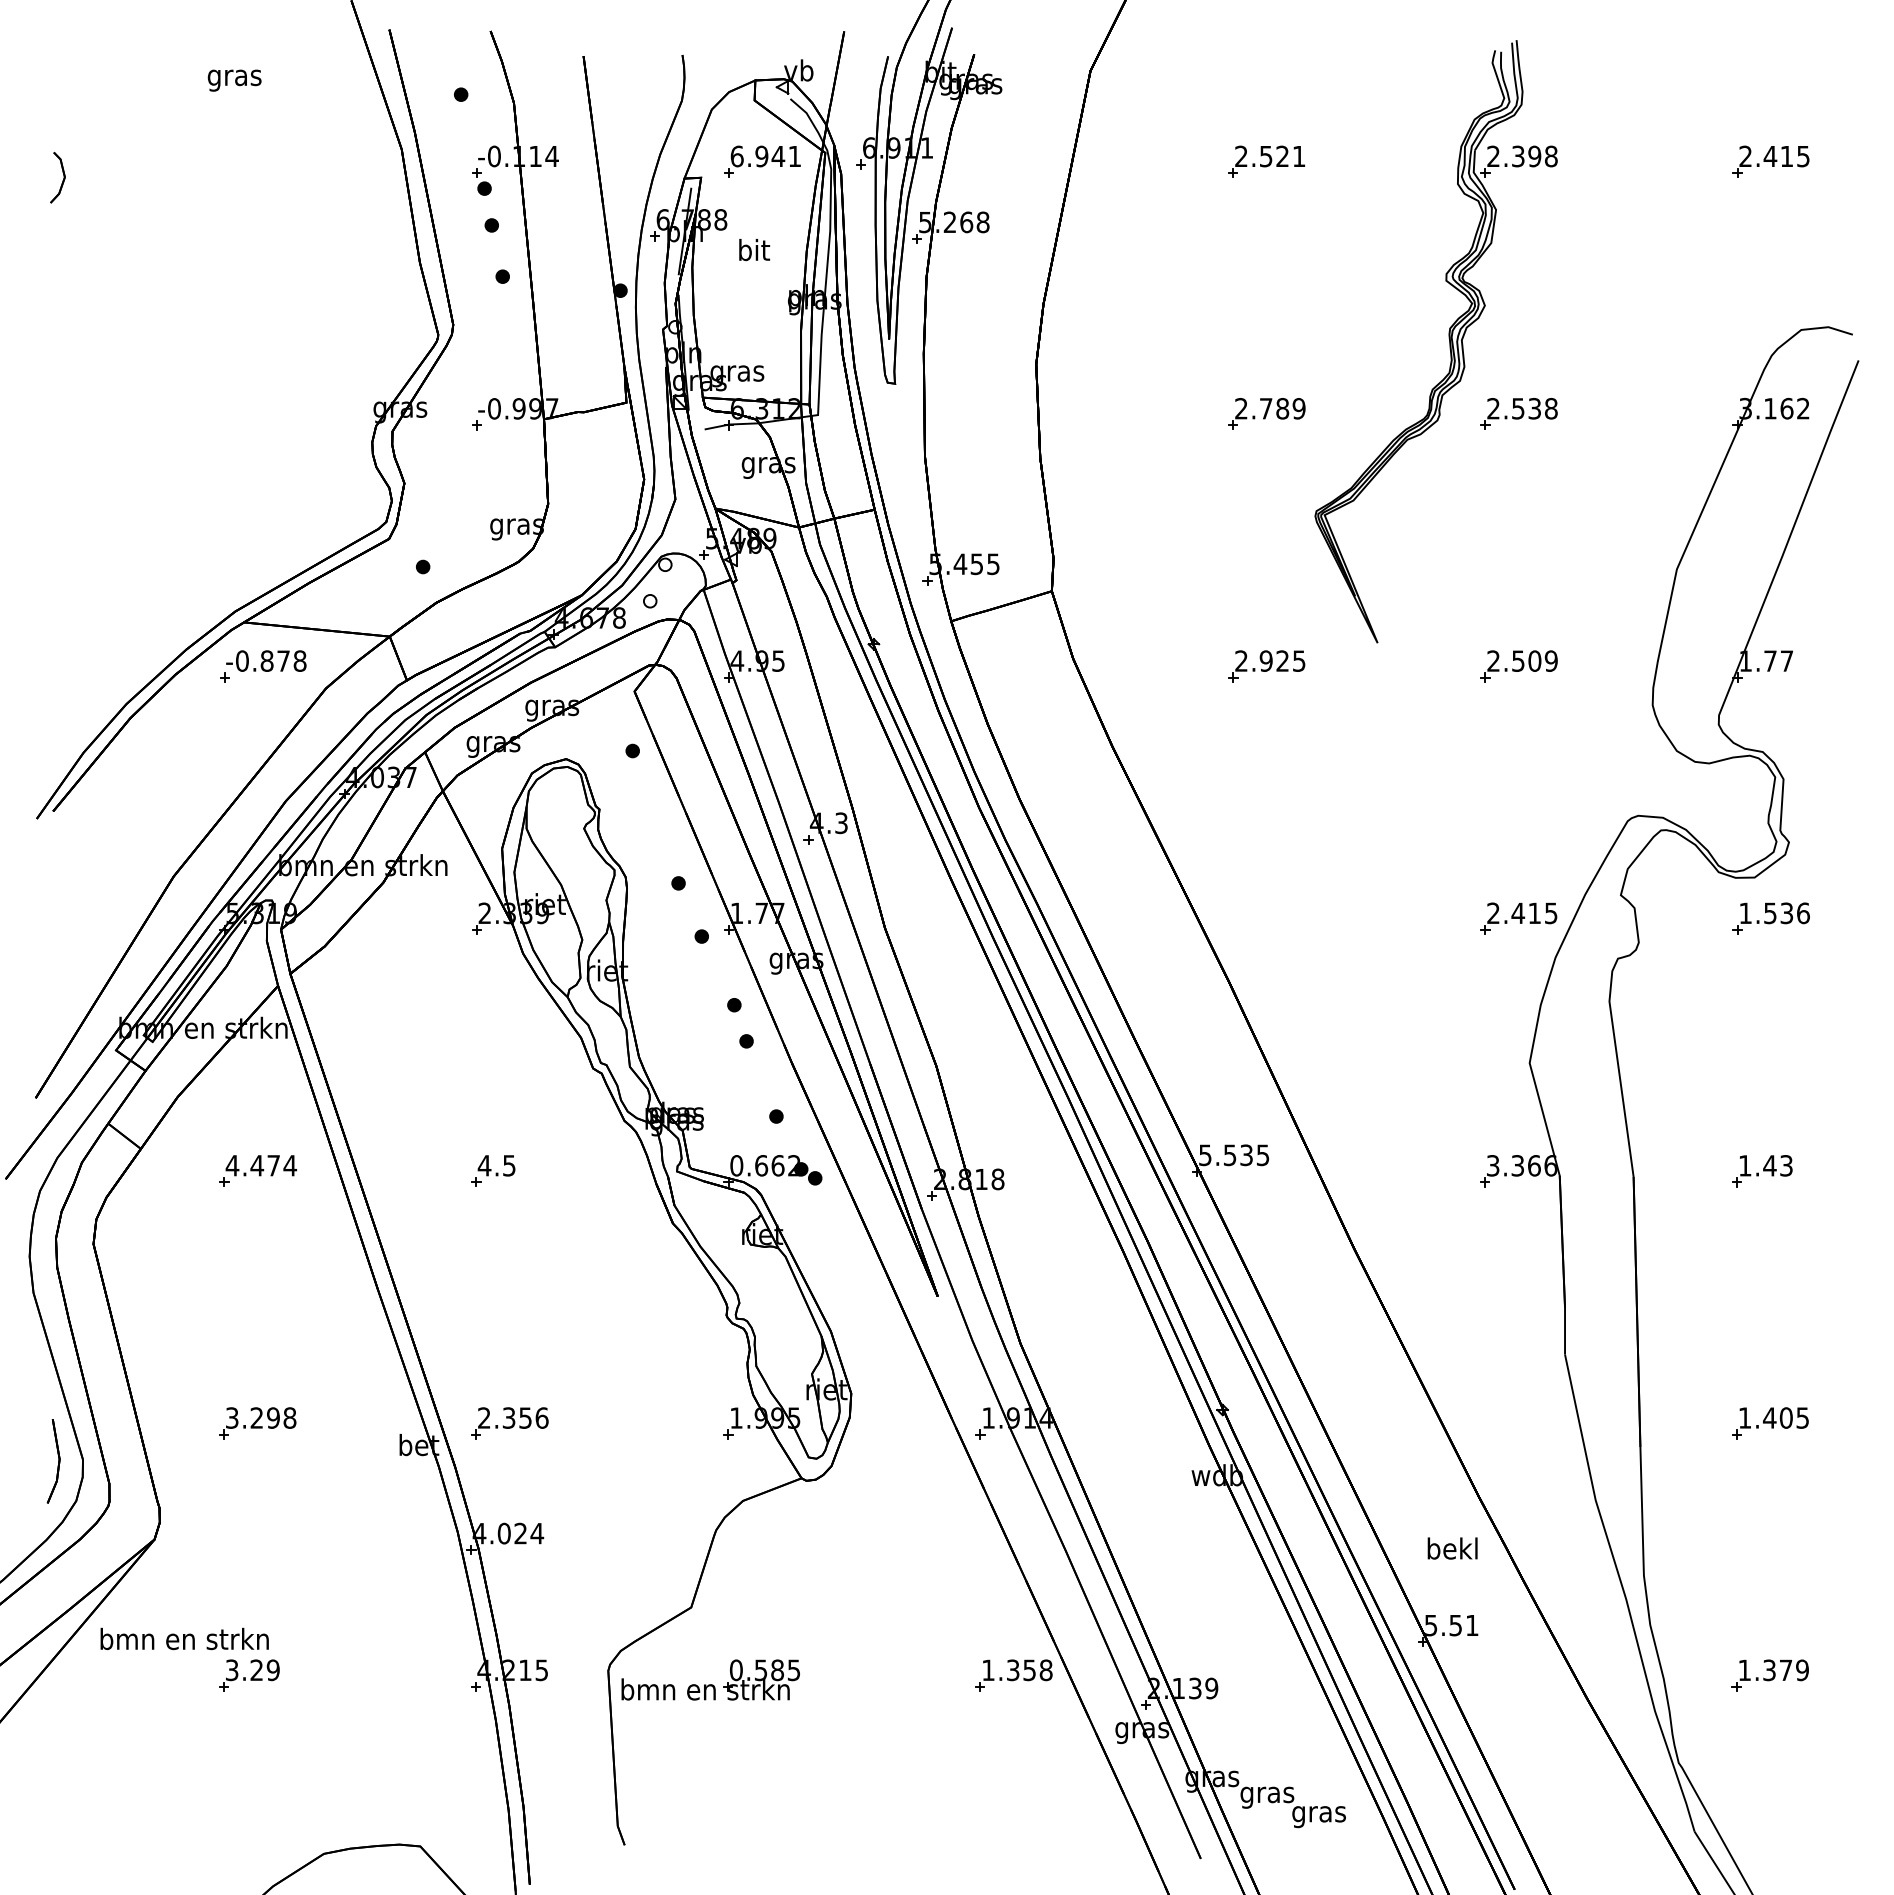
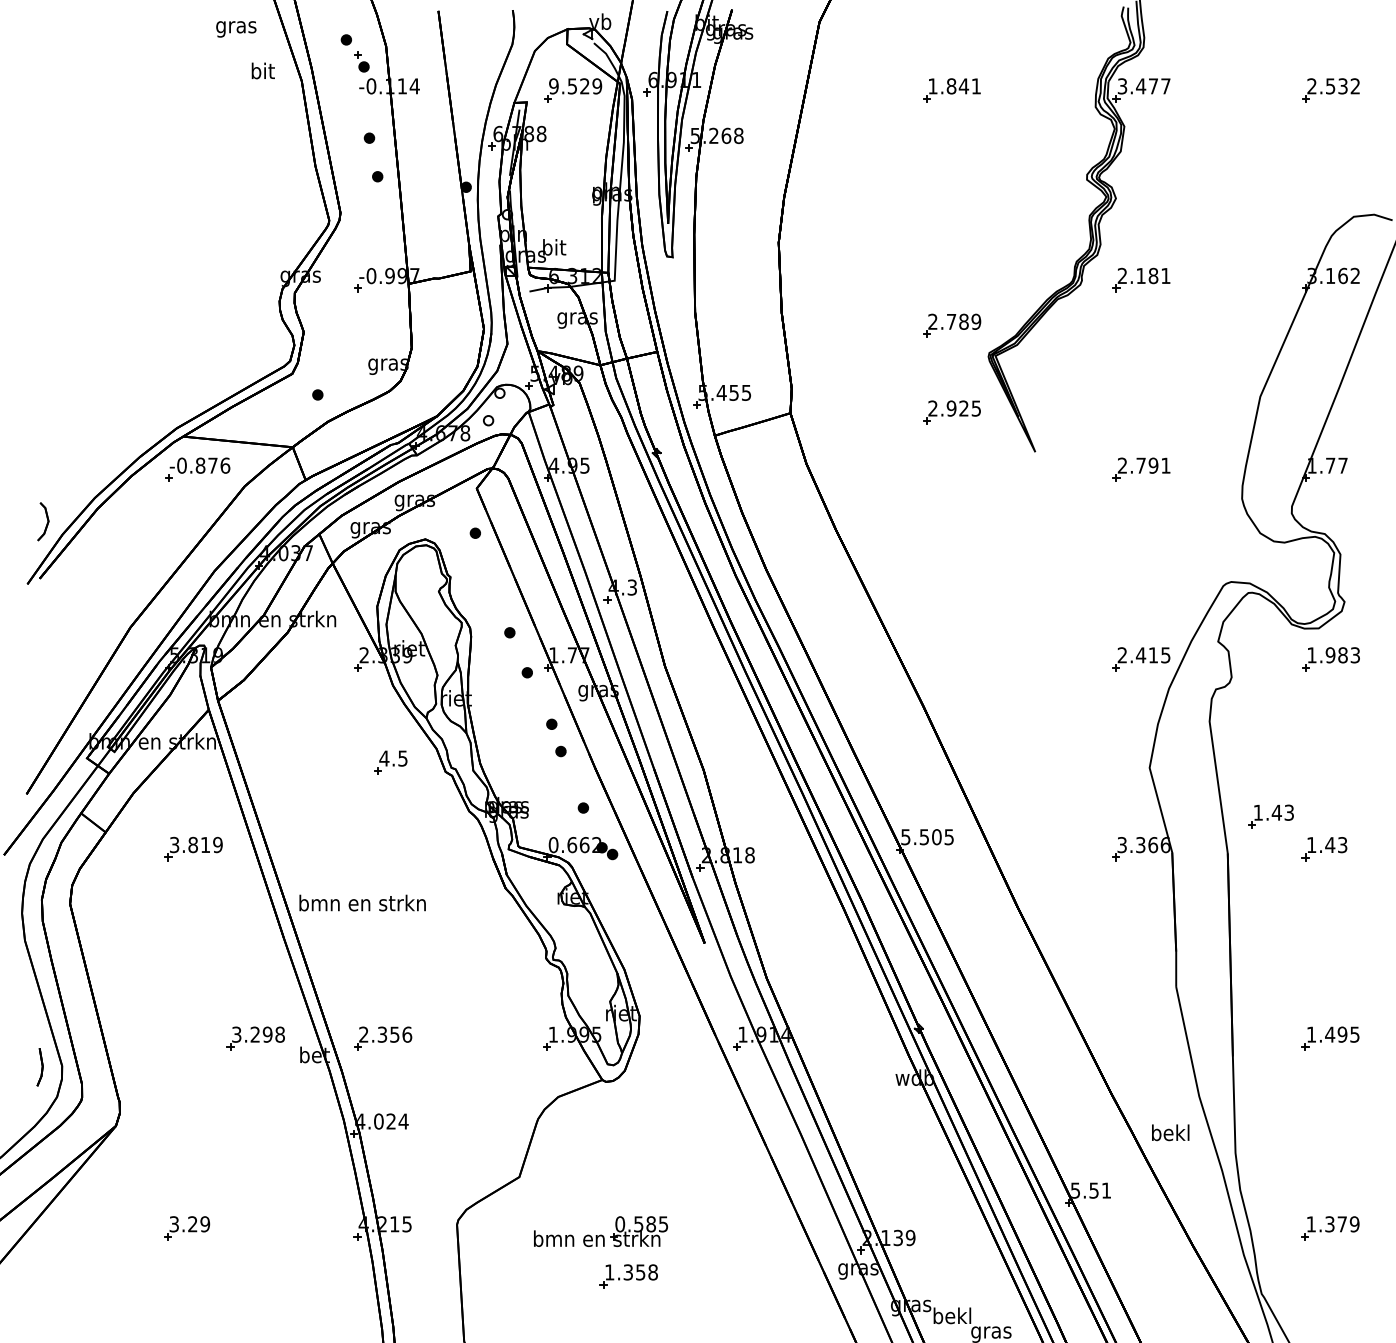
text: (234, 80) -> (236, 29), moved
text: (765, 156) -> (575, 86), 6.941 -> 9.529
text: (1262, 156) -> (948, 86), 2.521 -> 1.841
text: (1522, 156) -> (1144, 86), 2.398 -> 3.477
text: (1786, 156) -> (1342, 86), 2.415 -> 2.532
part: (57, 177) -> (43, 521), moved
part: (481, 181) -> (361, 61), moved
text: (754, 250) -> (263, 71), moved
text: (737, 373) -> (554, 249), gras -> bit
text: (1534, 408) -> (1153, 275), 2.538 -> 2.181
part: (1266, 413) -> (951, 325), moved
text: (299, 660) -> (224, 465), -0.878 -> -0.876
text: (1534, 660) -> (1153, 465), 2.509 -> 2.791
part: (1266, 666) -> (951, 412), moved
text: (1786, 913) -> (1342, 655), 1.536 -> 1.983
part: (1691, 1128) -> (1271, 817), added
text: (1246, 1155) -> (936, 837), 5.535 -> 5.505
text: (261, 1165) -> (196, 844), 4.474 -> 3.819
part: (493, 1170) -> (391, 762), moved
text: (1785, 1417) -> (1341, 1034), 1.405 -> 1.495
part: (257, 1423) -> (255, 1038), moved
part: (53, 1461) -> (40, 1067), size x0.6
text: (1452, 1548) -> (1170, 1132), moved
text: (184, 1638) -> (362, 902), moved
part: (1013, 1675) -> (628, 1276), moved
part: (710, 1679) -> (600, 1231), moved
text: (1267, 1794) -> (952, 1317), gras -> bekl

